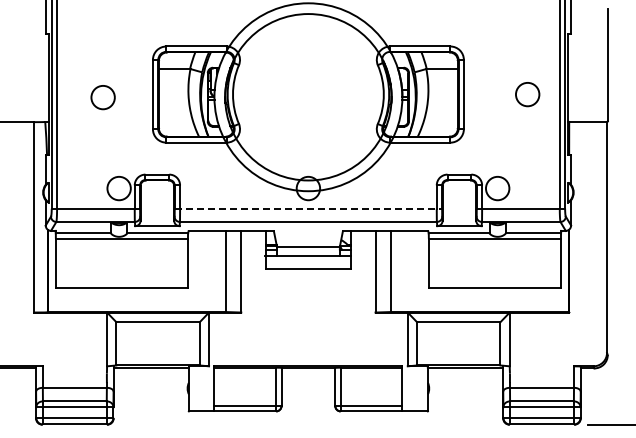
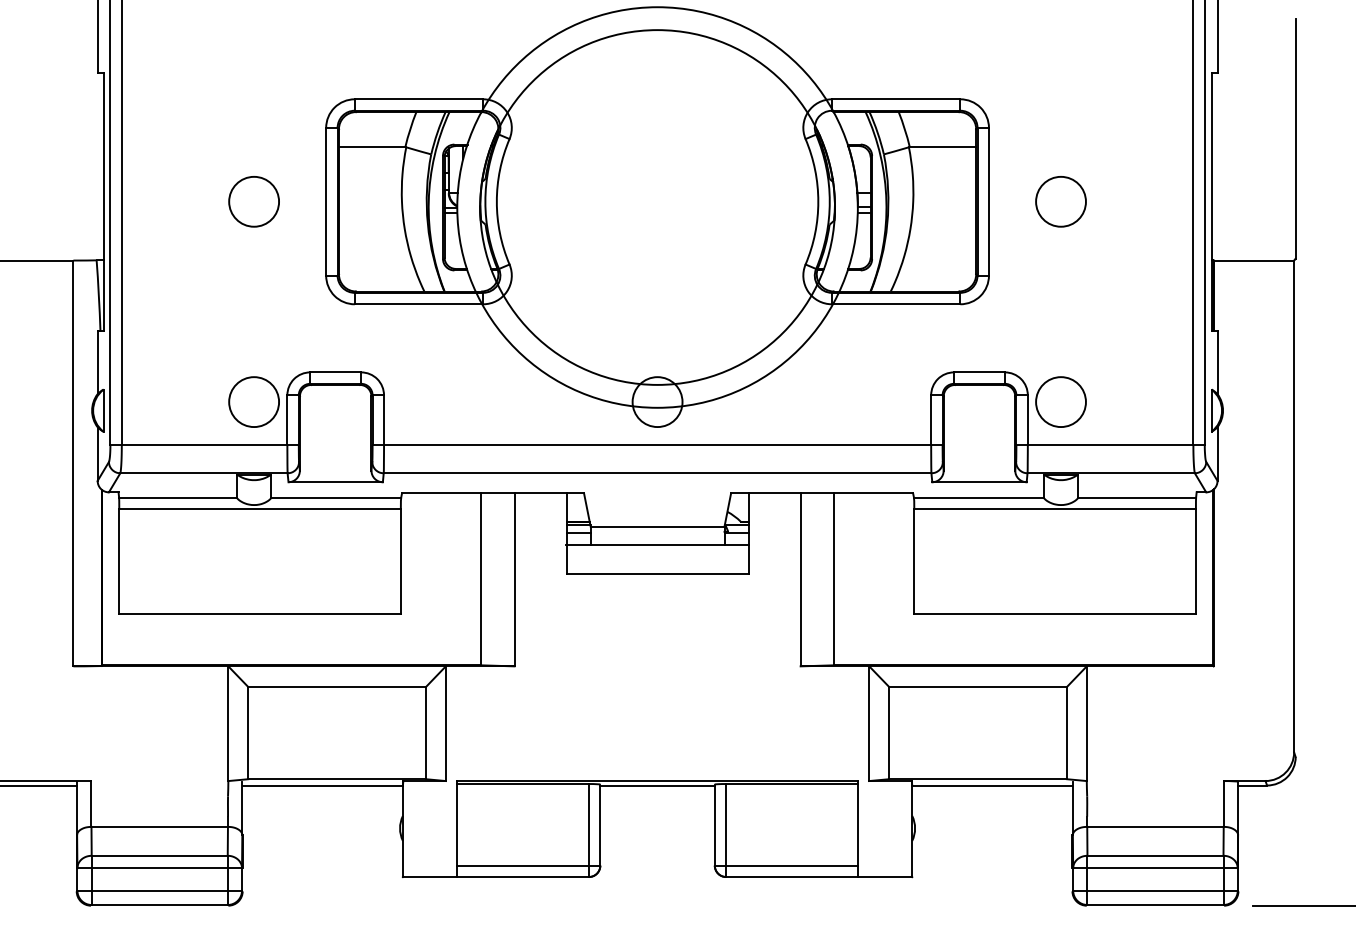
circle: (527, 94) -> (1060, 201), moved
circle: (102, 97) -> (252, 201), moved
line: (308, 208) -> (657, 444), dashed -> solid

